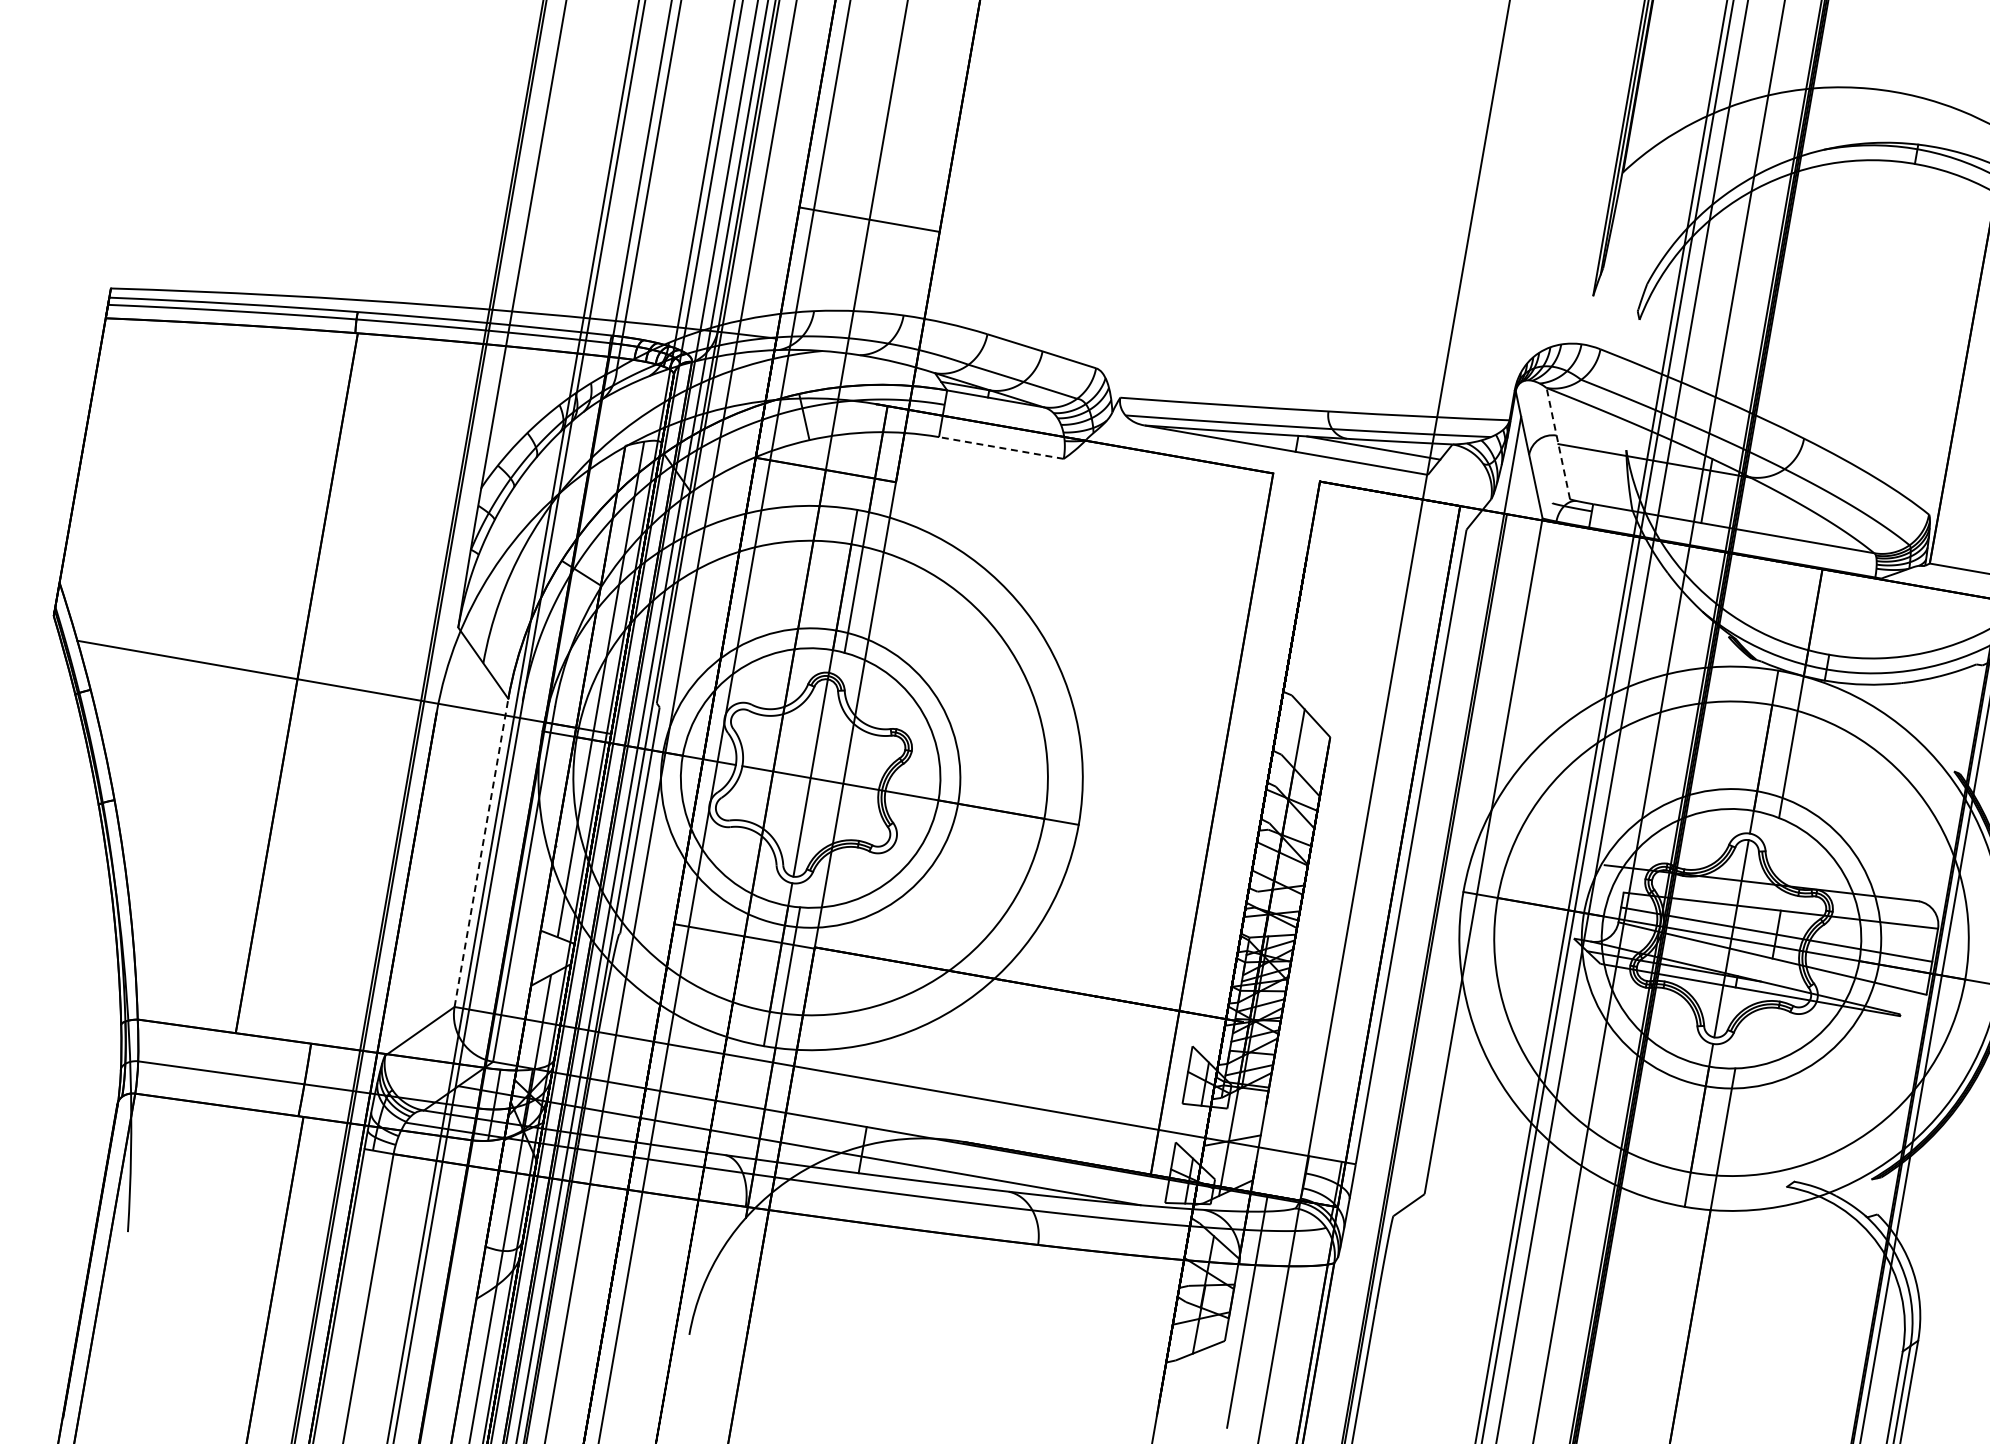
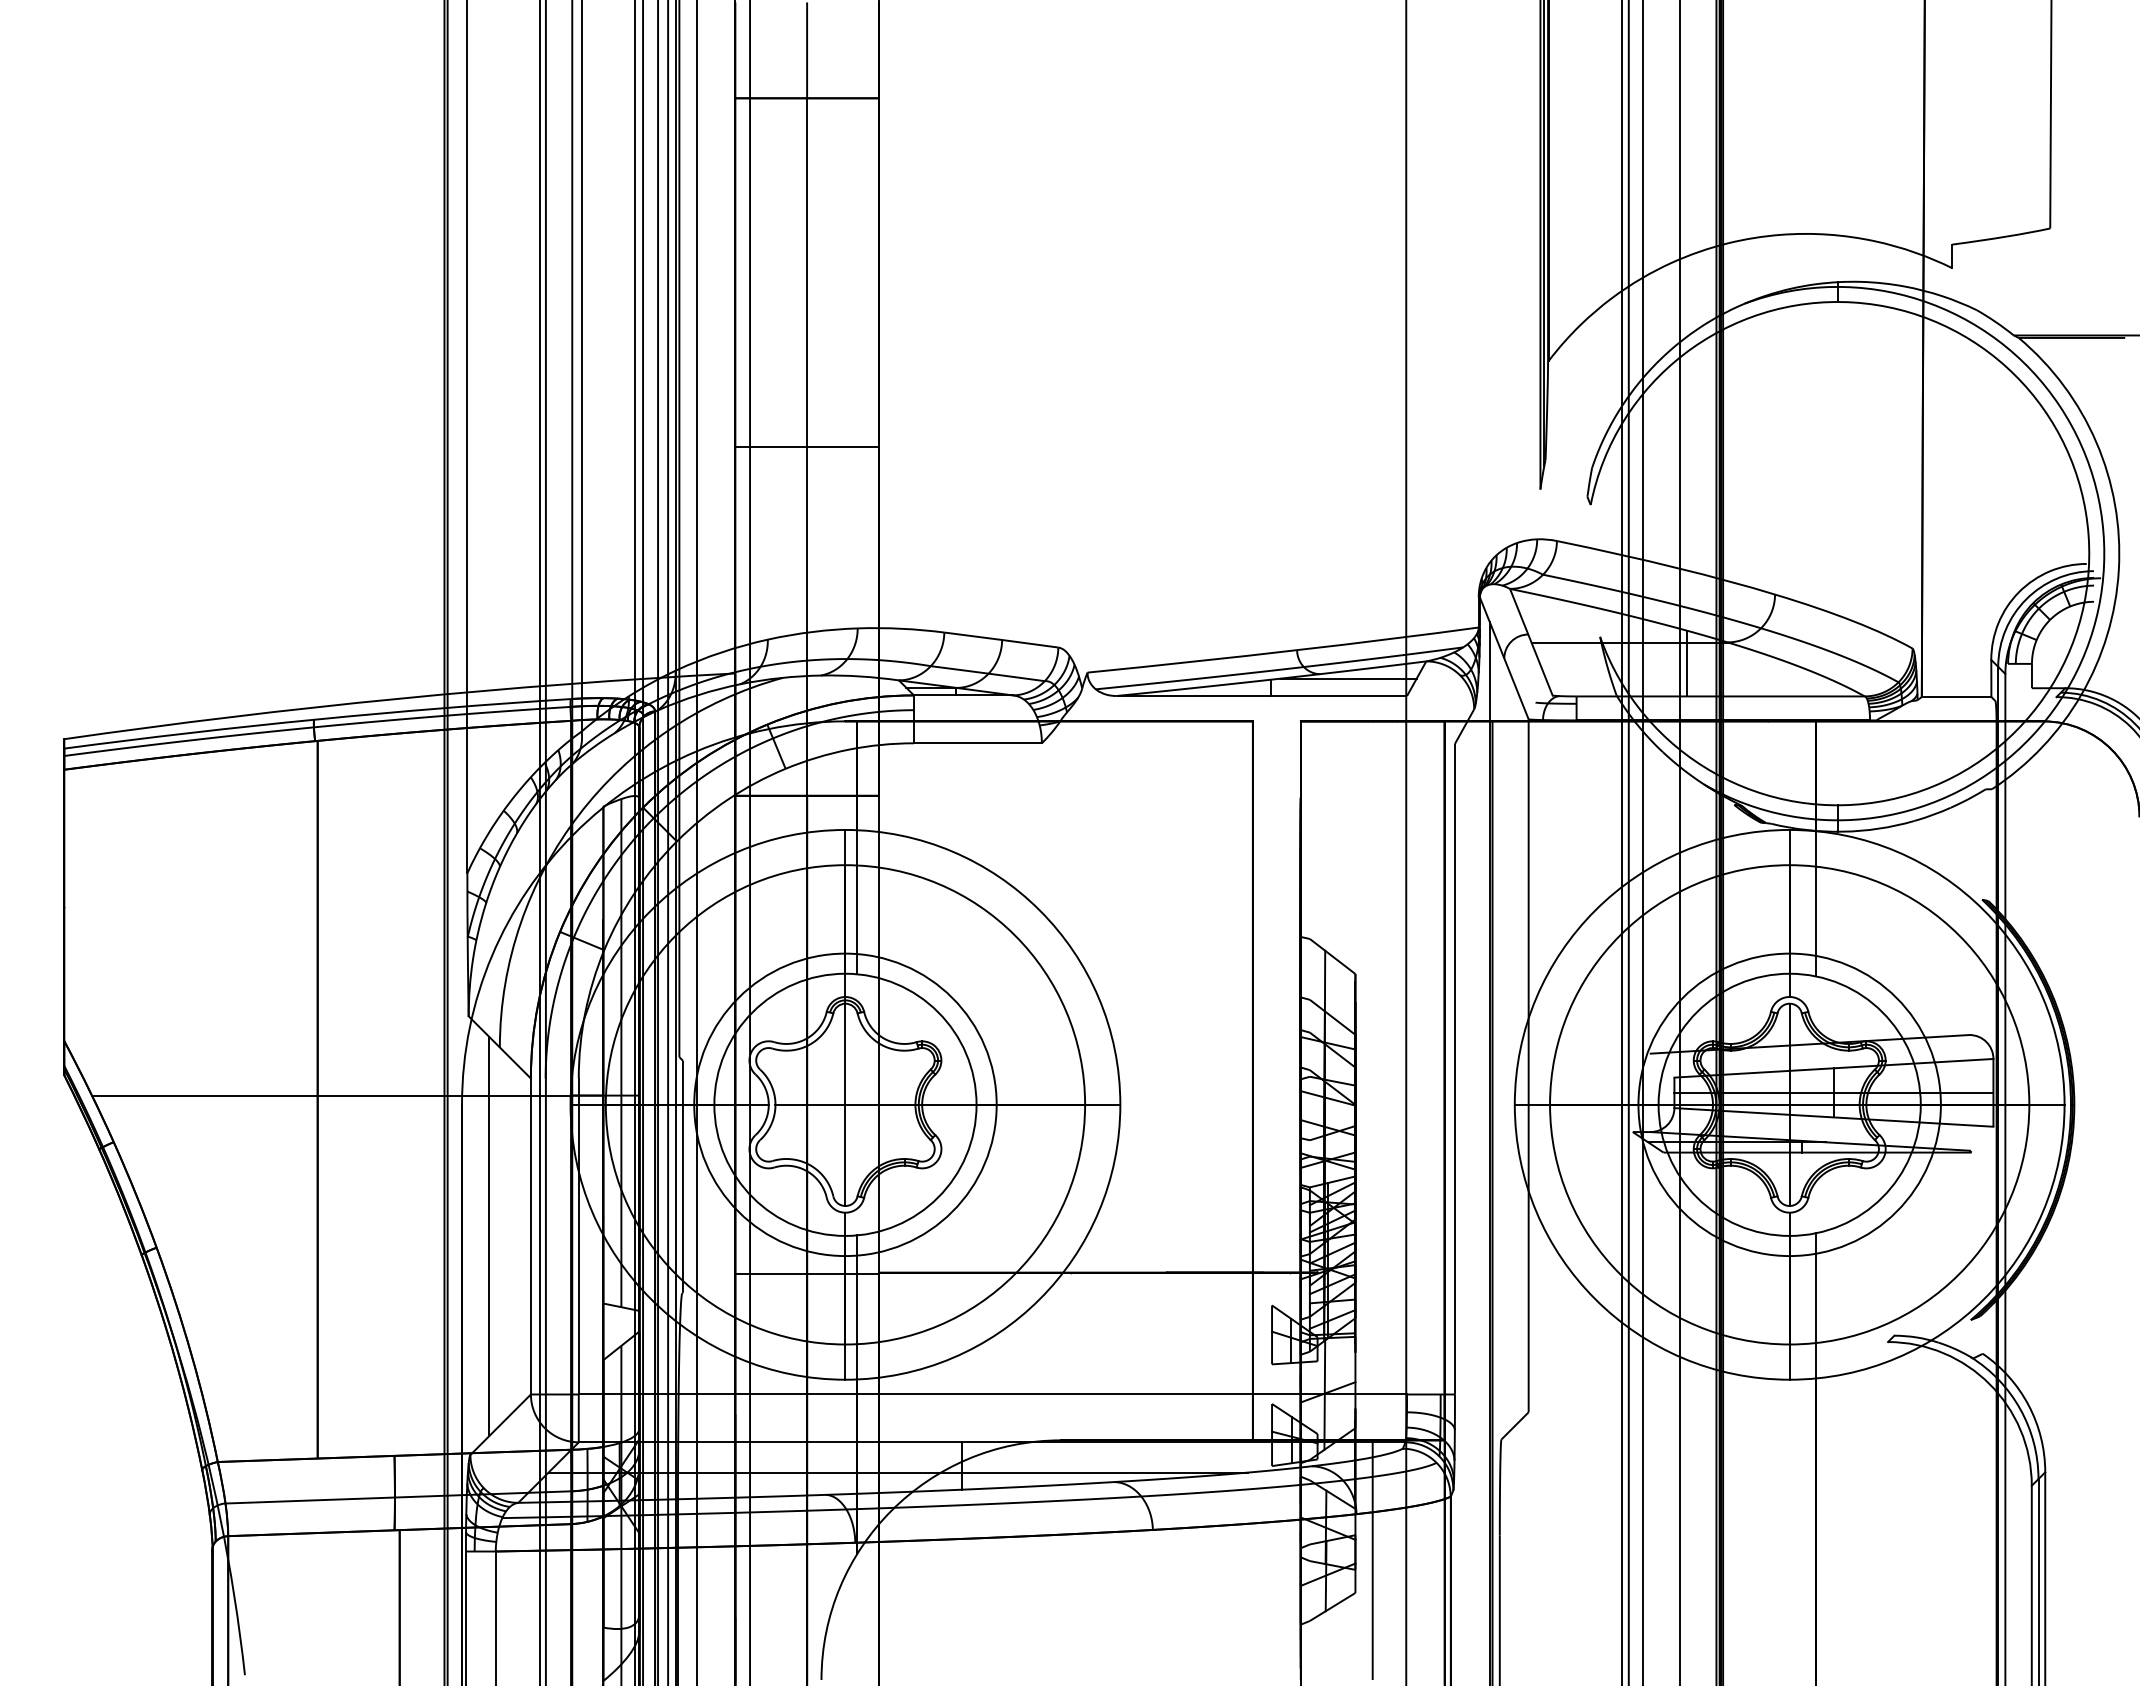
line: (869, 220) -> (807, 447), moved
line: (1558, 442) -> (1531, 641), dashed -> solid
line: (1000, 448) -> (977, 743), dashed -> solid
line: (441, 845) -> (489, 1236), added
line: (481, 852) -> (530, 1236), dashed -> solid

